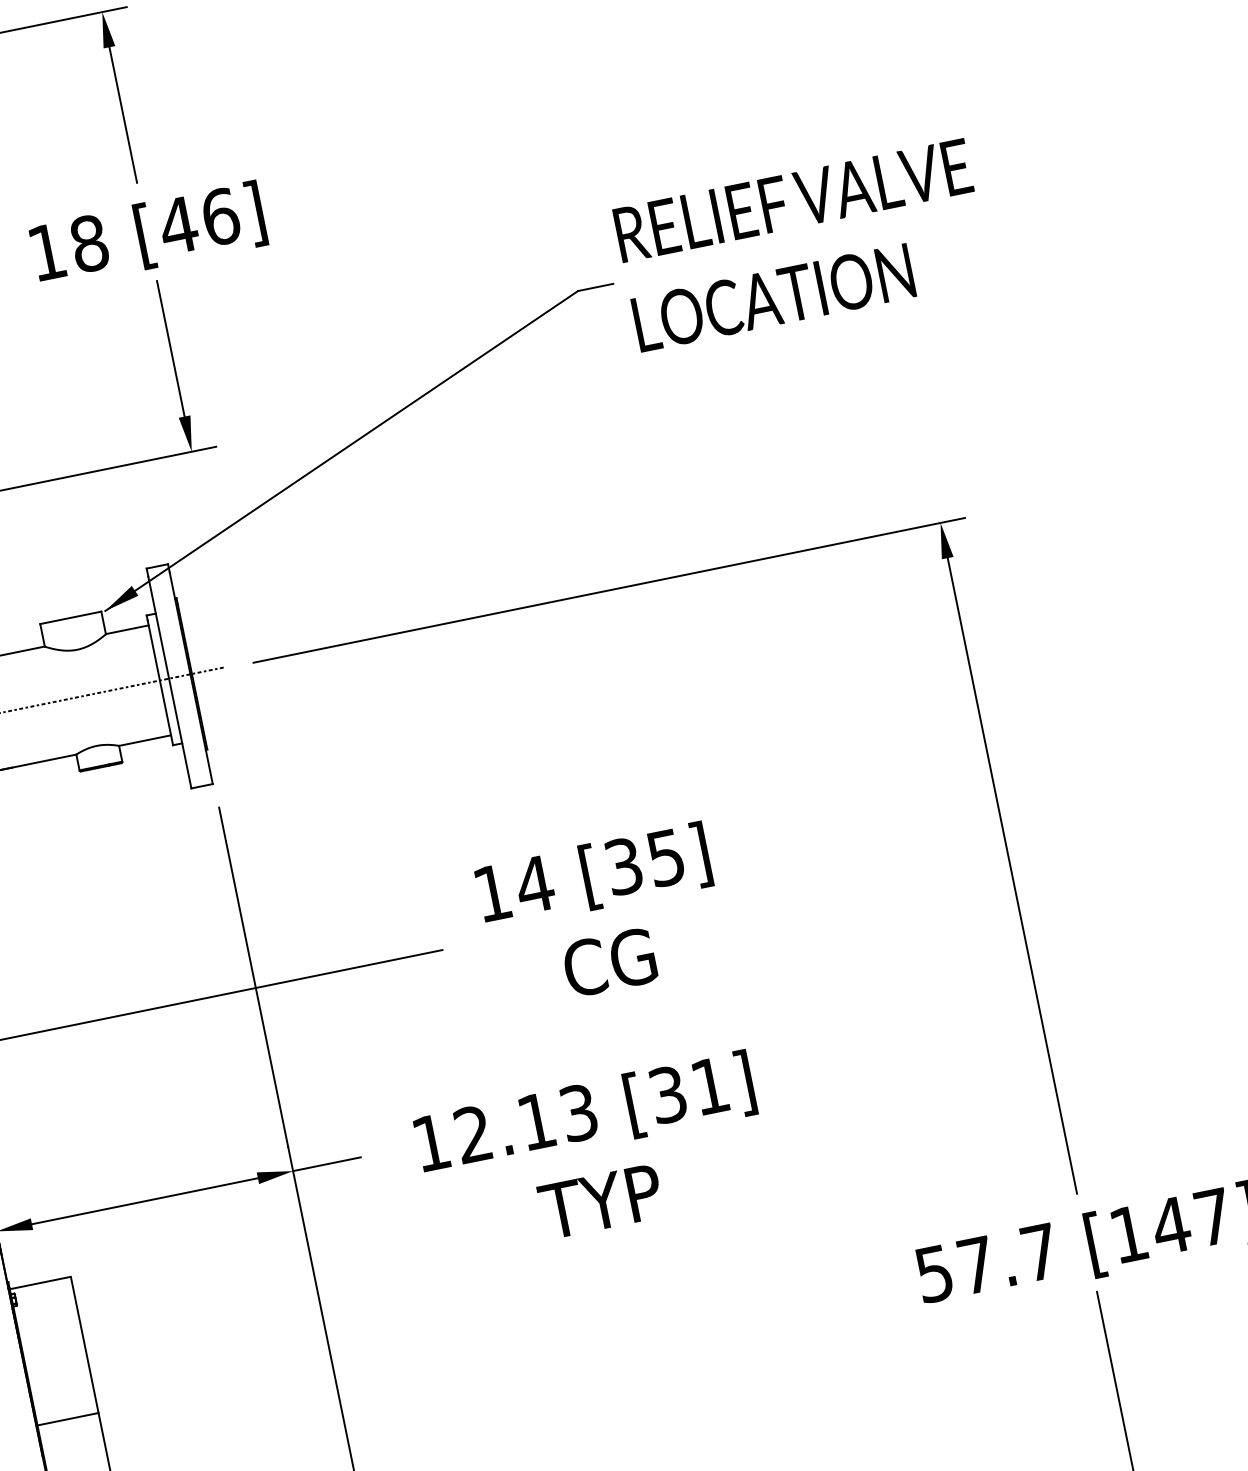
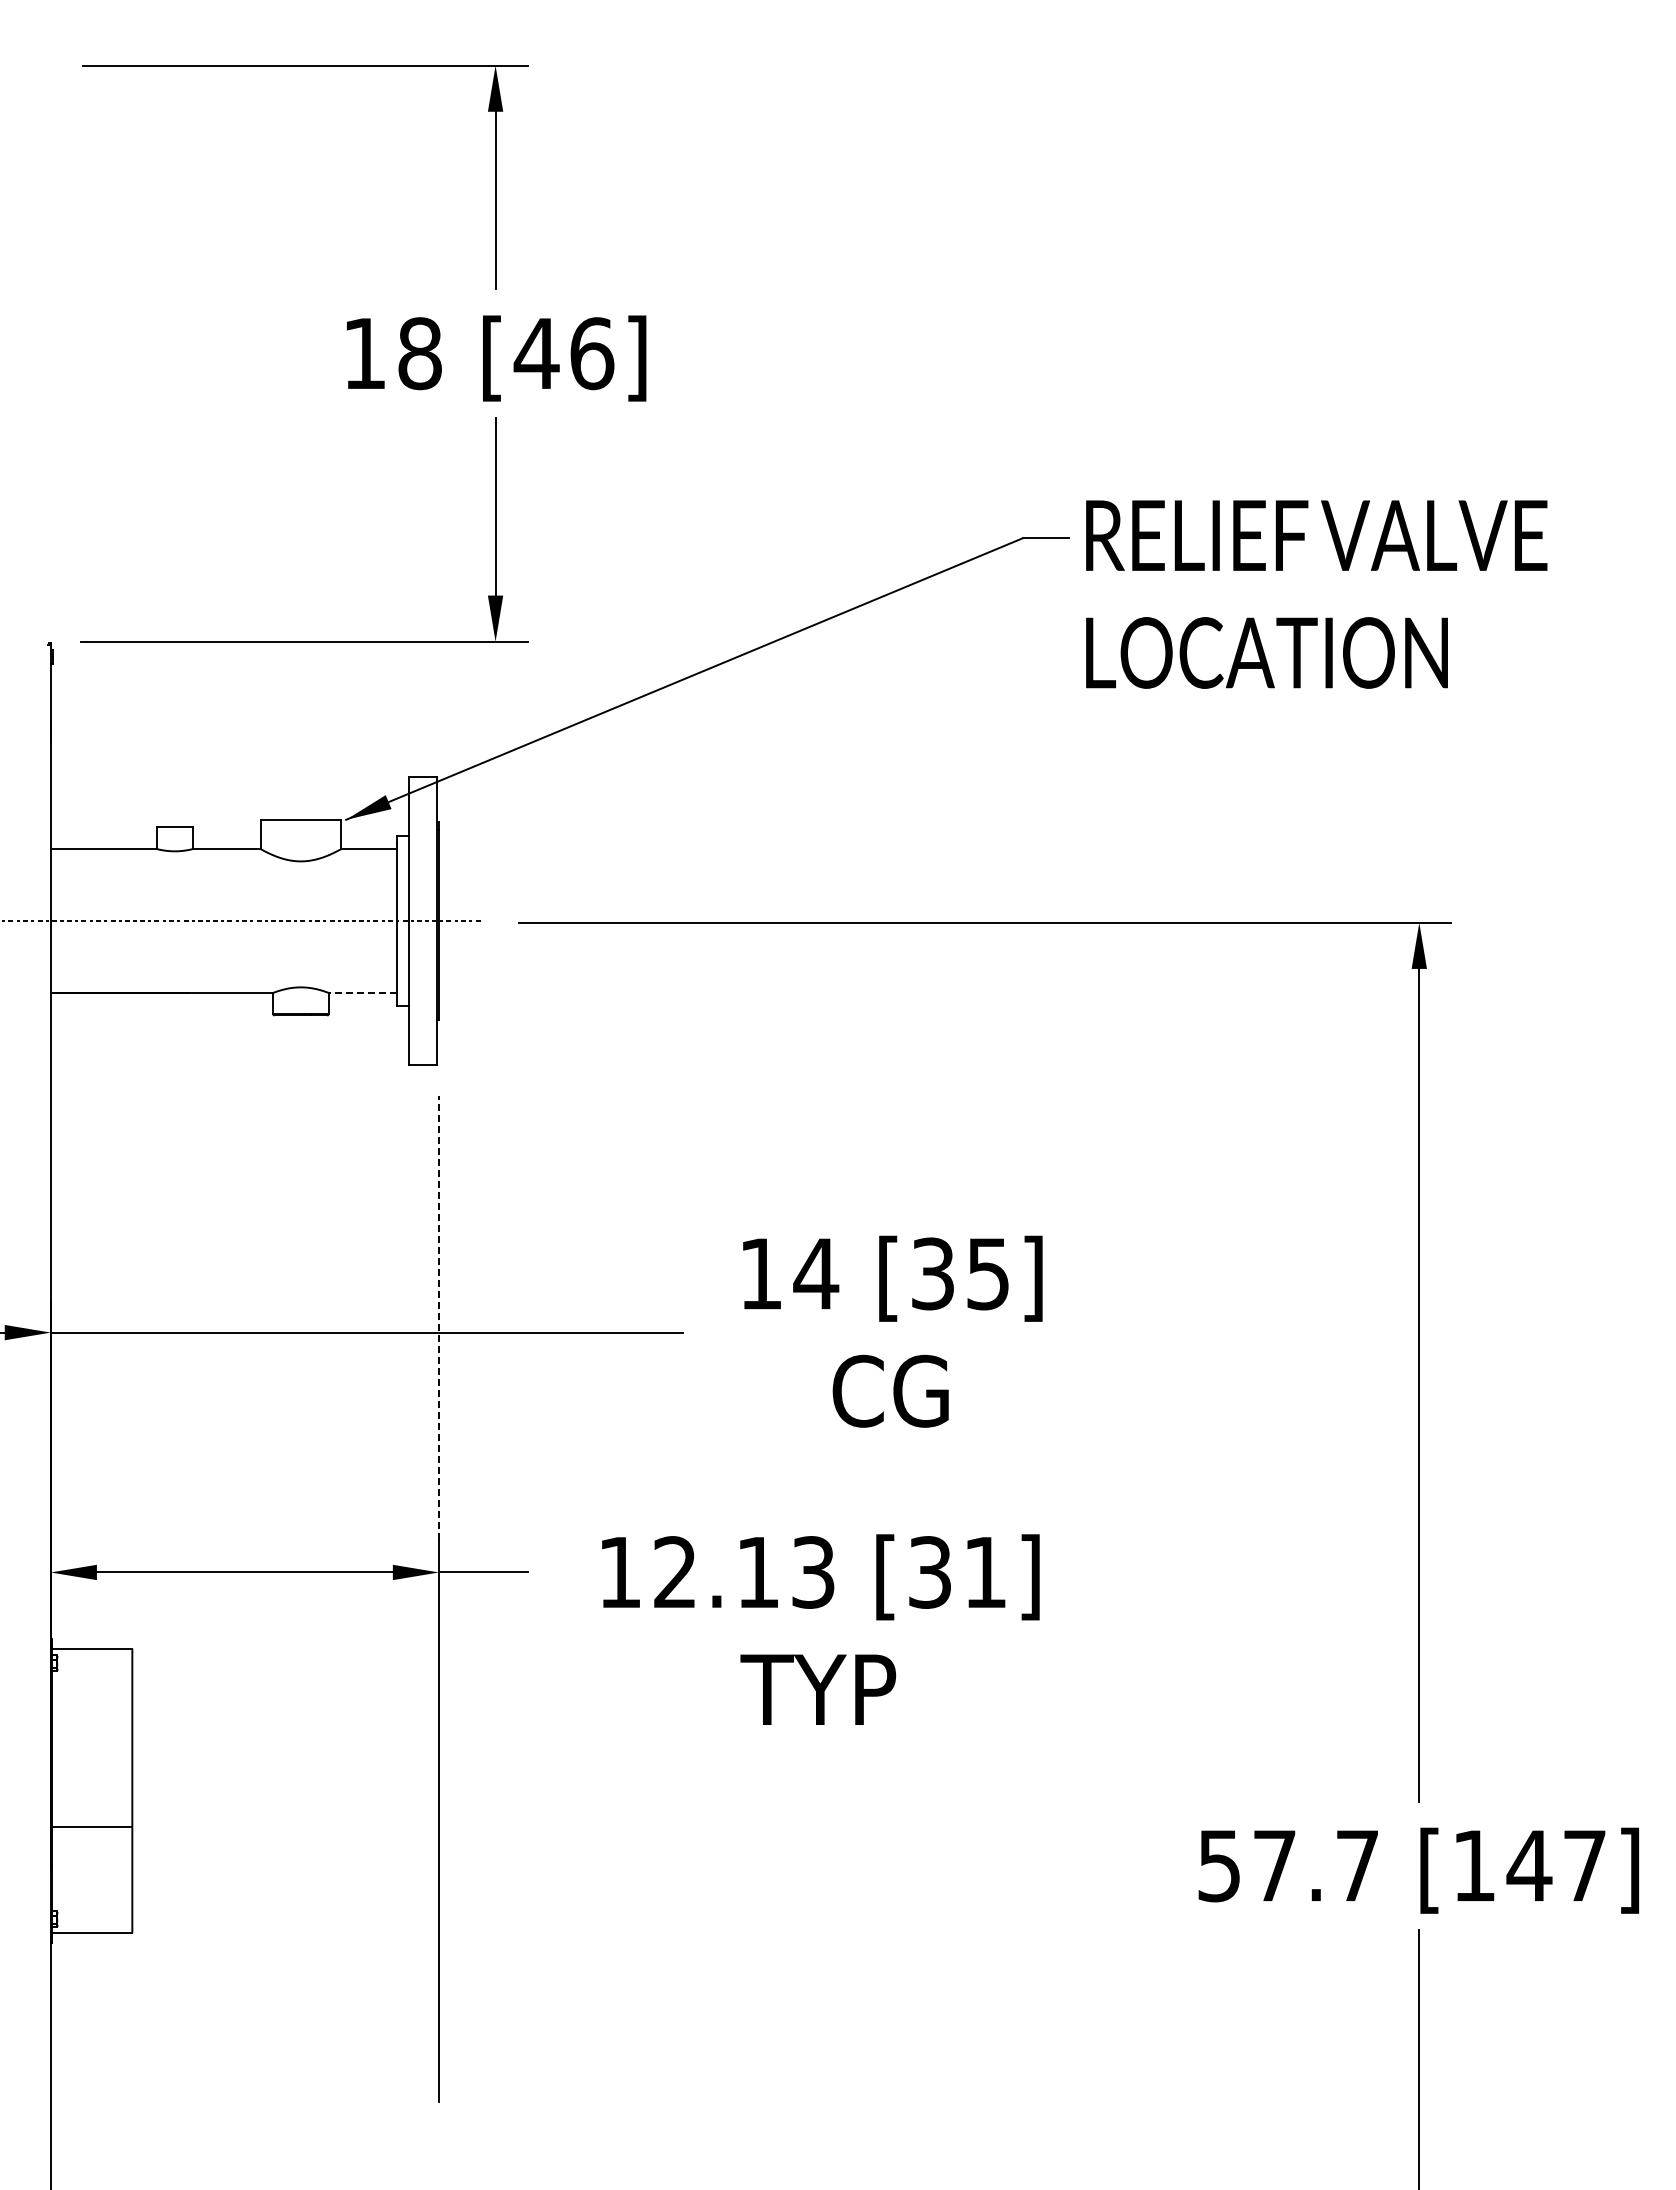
text: (802, 245) -> (1316, 594), moved
line: (144, 741) -> (362, 993), solid -> dashed
line: (253, 976) -> (438, 1317), solid -> dashed

